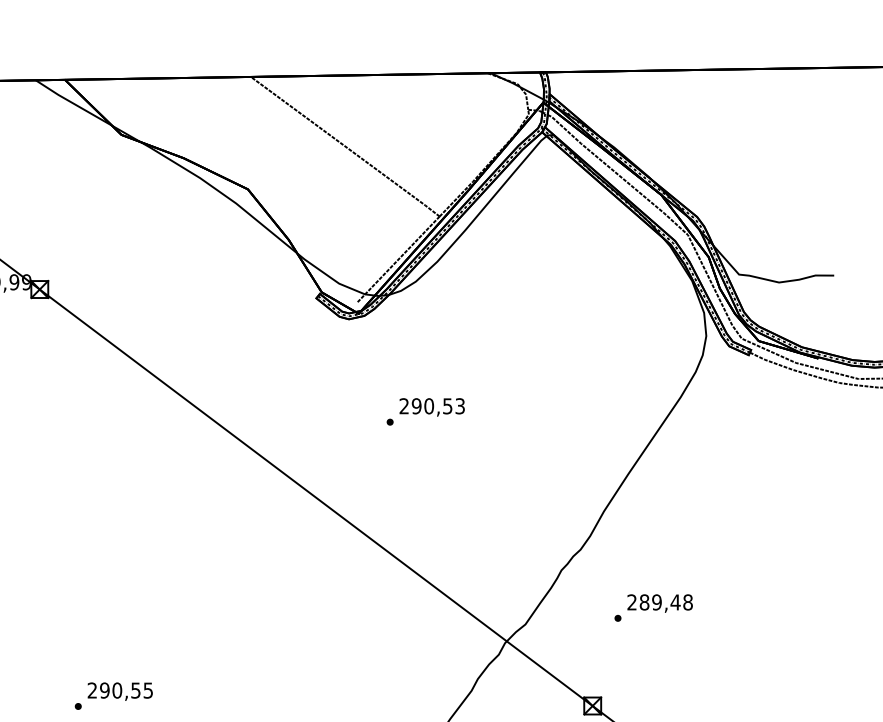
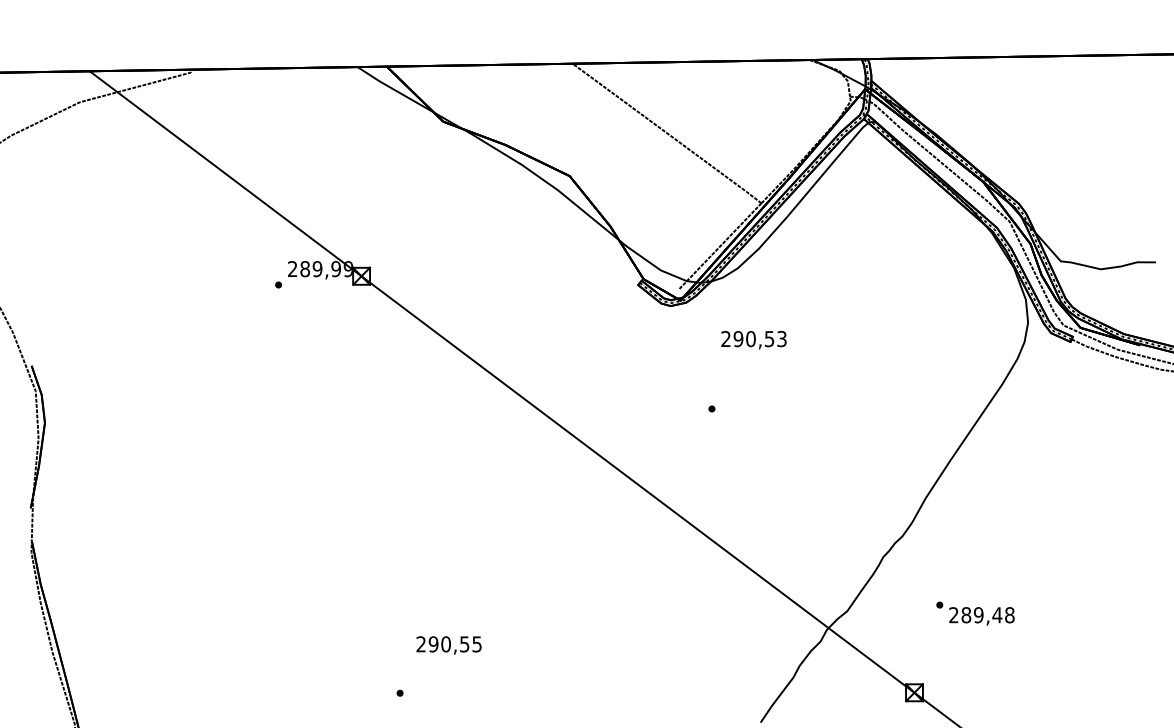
text: (431, 407) -> (753, 340), moved
text: (659, 603) -> (981, 616), moved
text: (119, 691) -> (448, 645), moved

